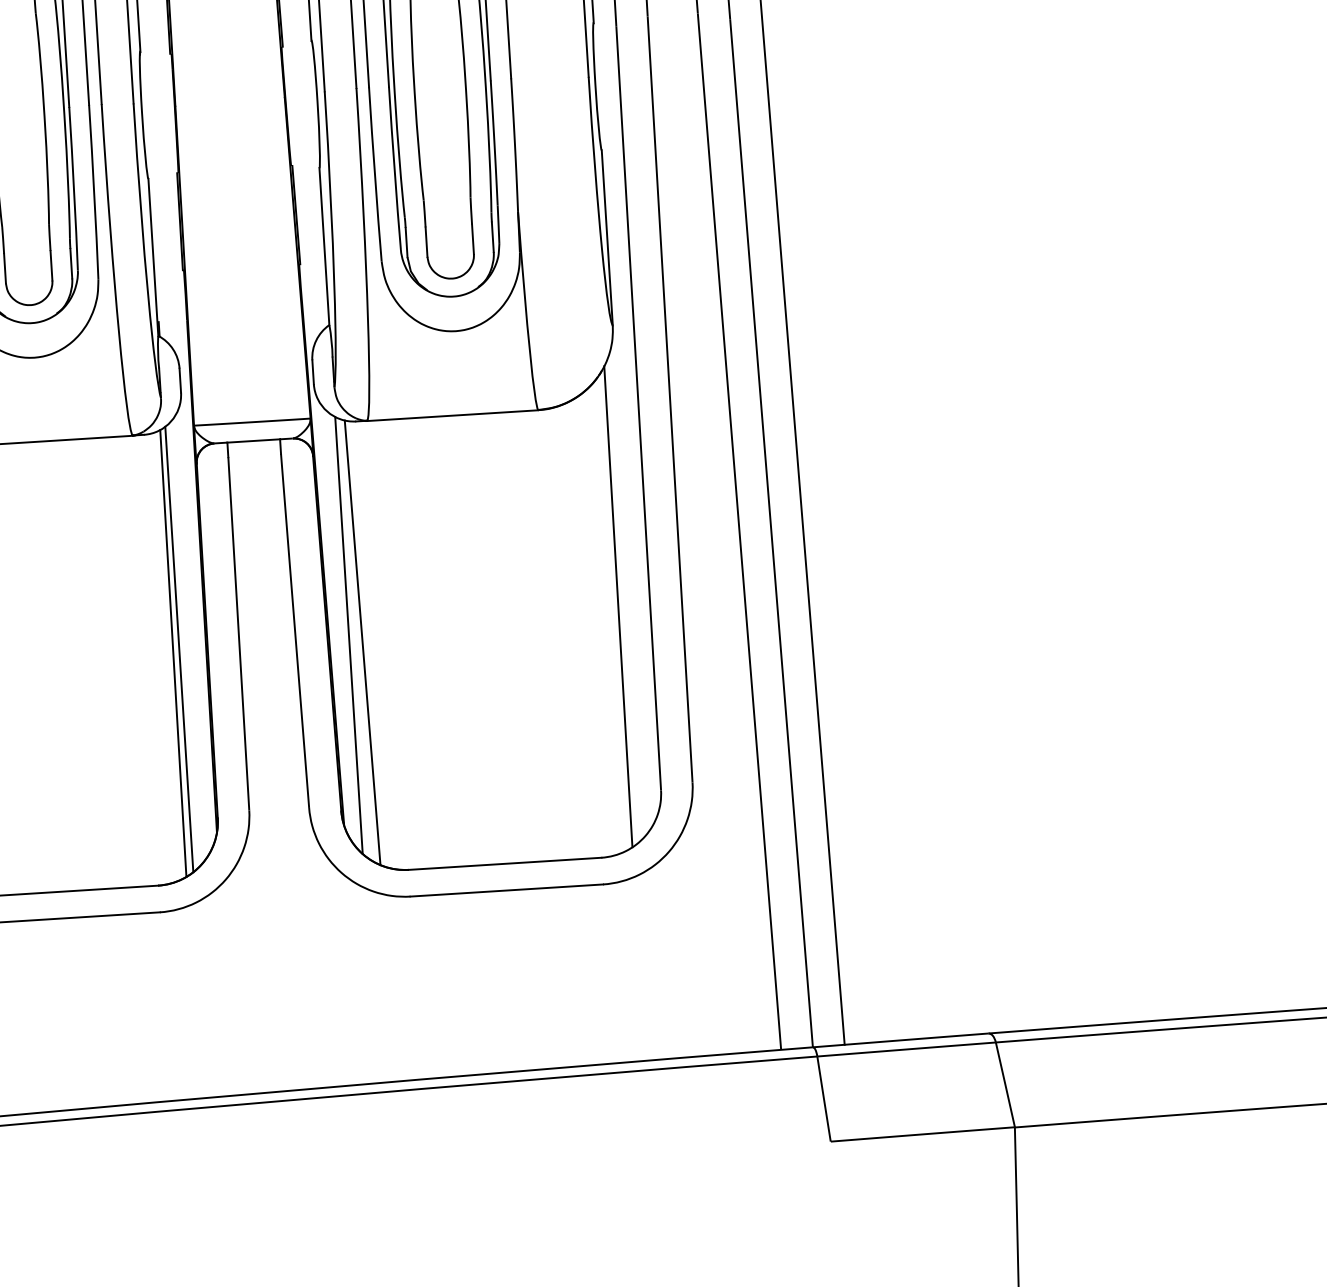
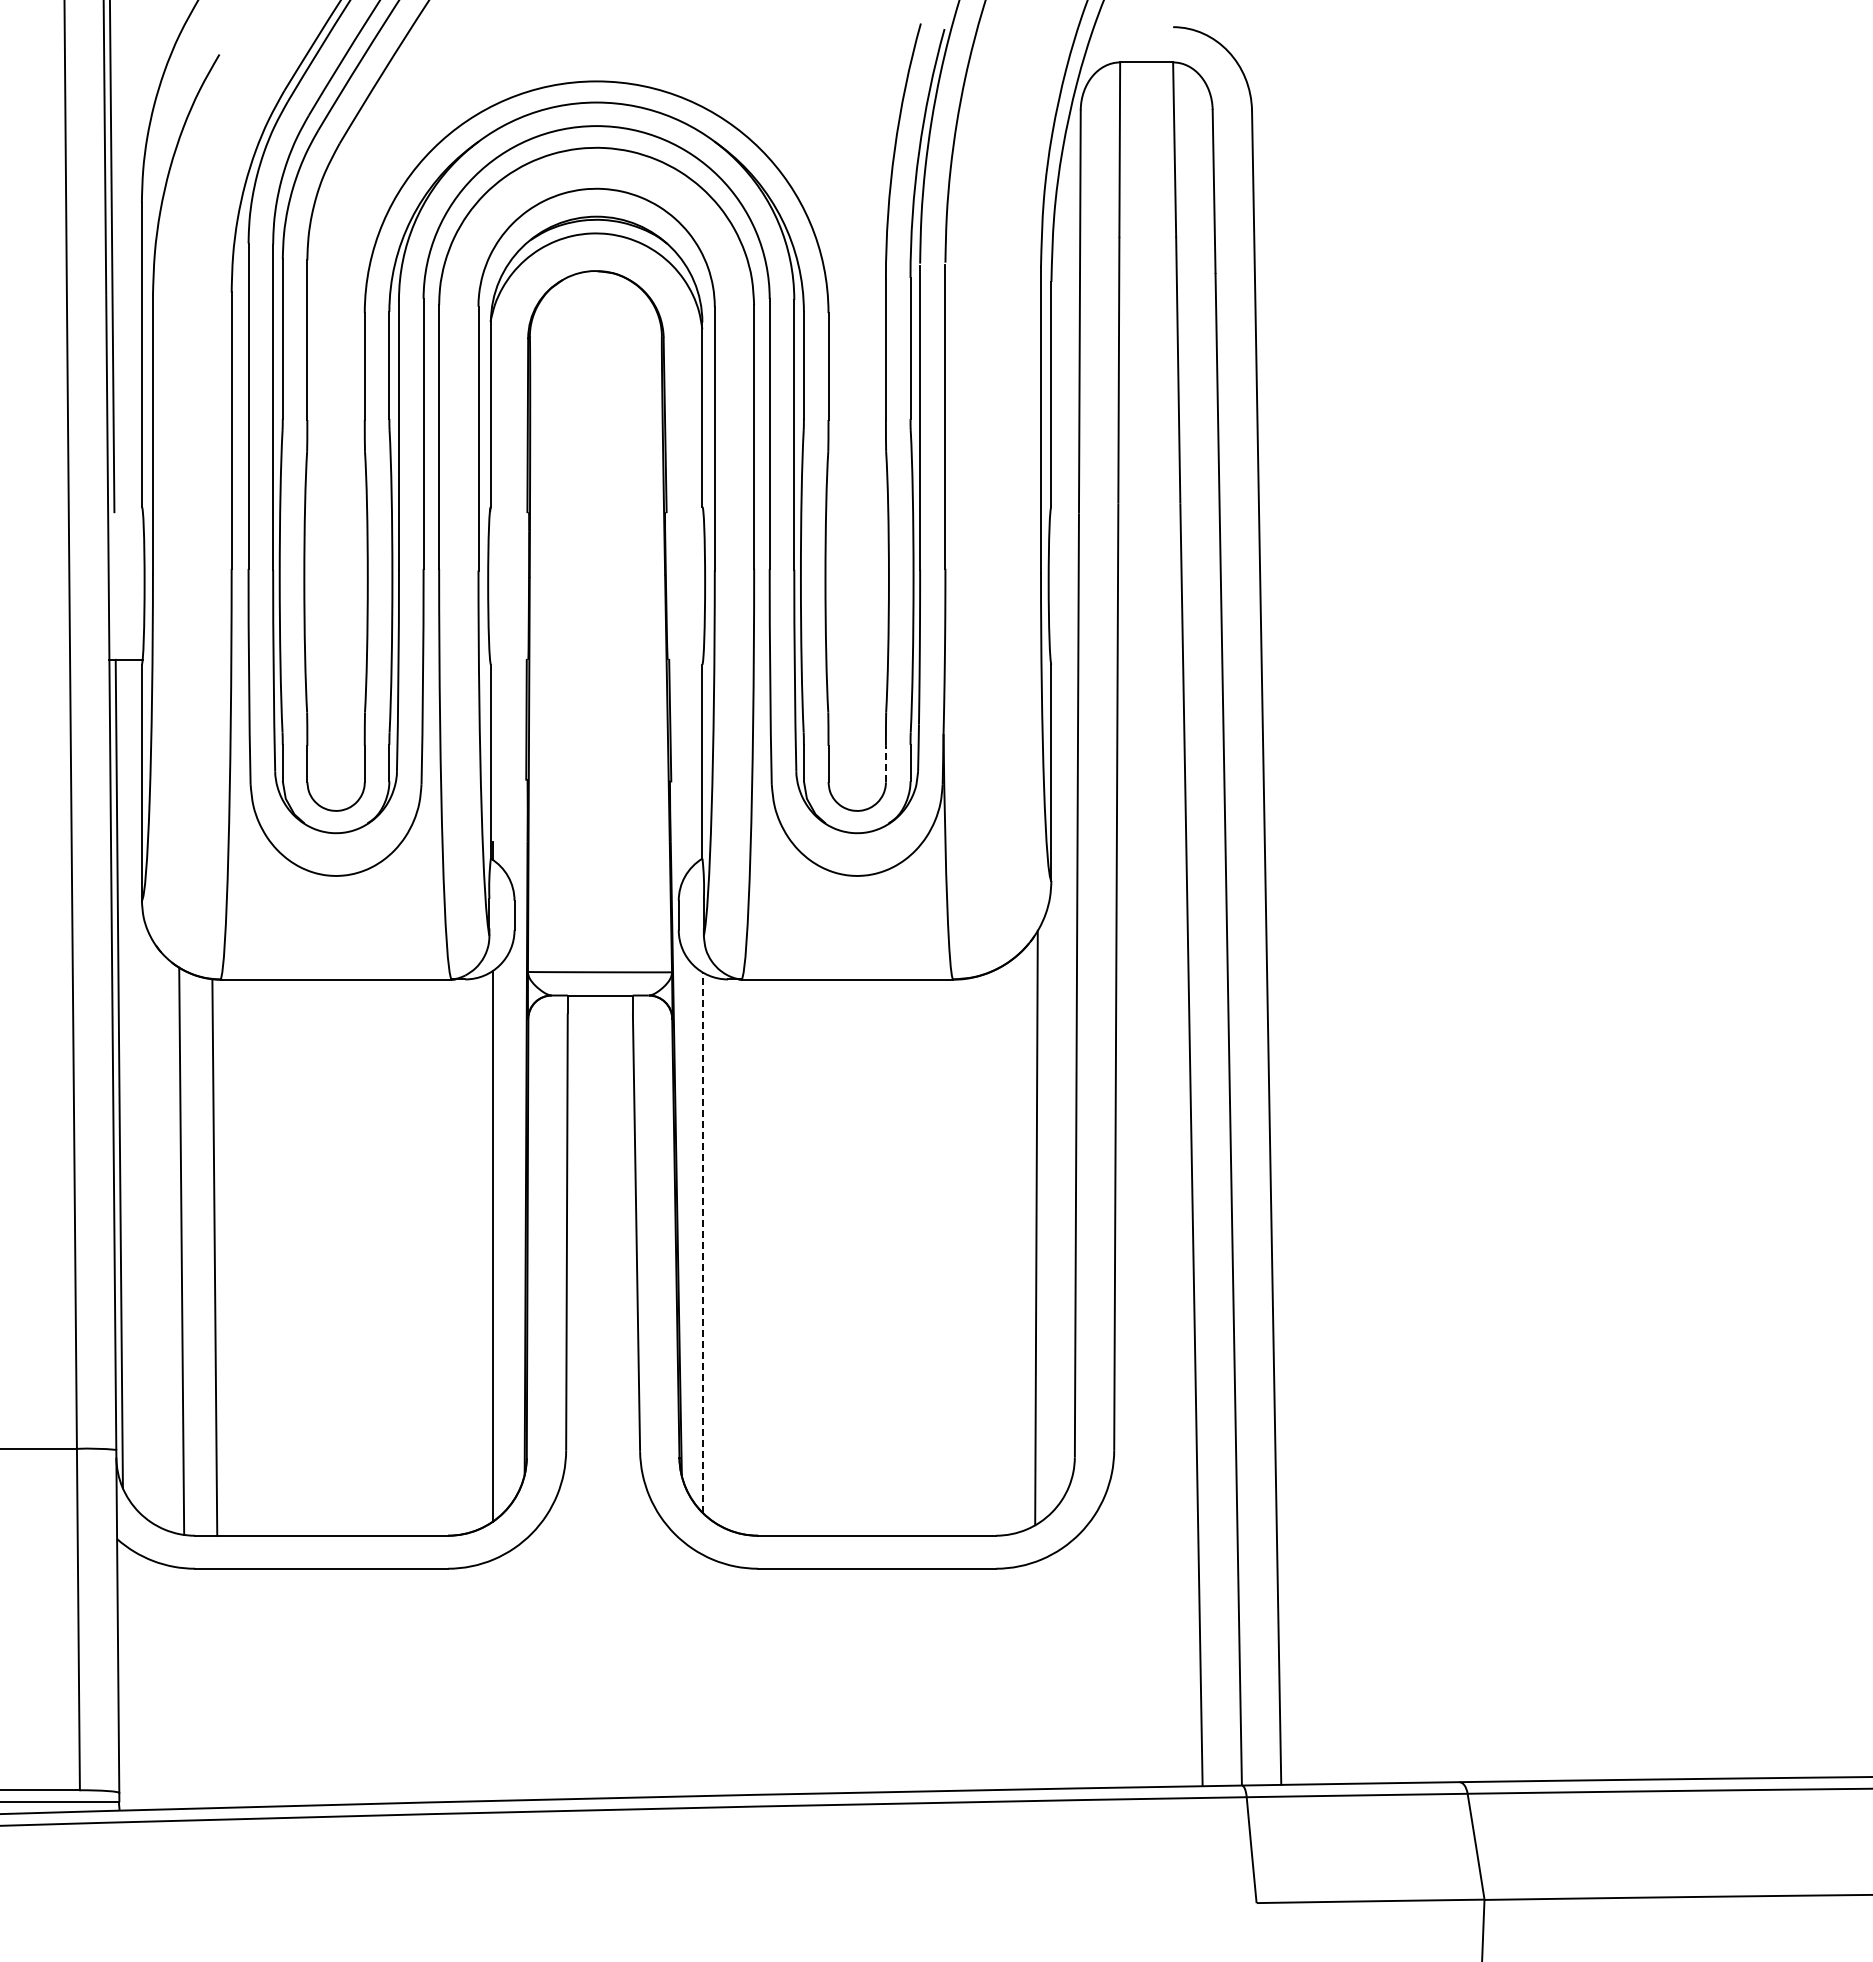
line: (472, 238) -> (885, 763), solid -> dashed
line: (348, 634) -> (702, 1241), solid -> dashed
line: (362, 642) -> (718, 1252), removed
line: (173, 653) -> (484, 1250), removed

